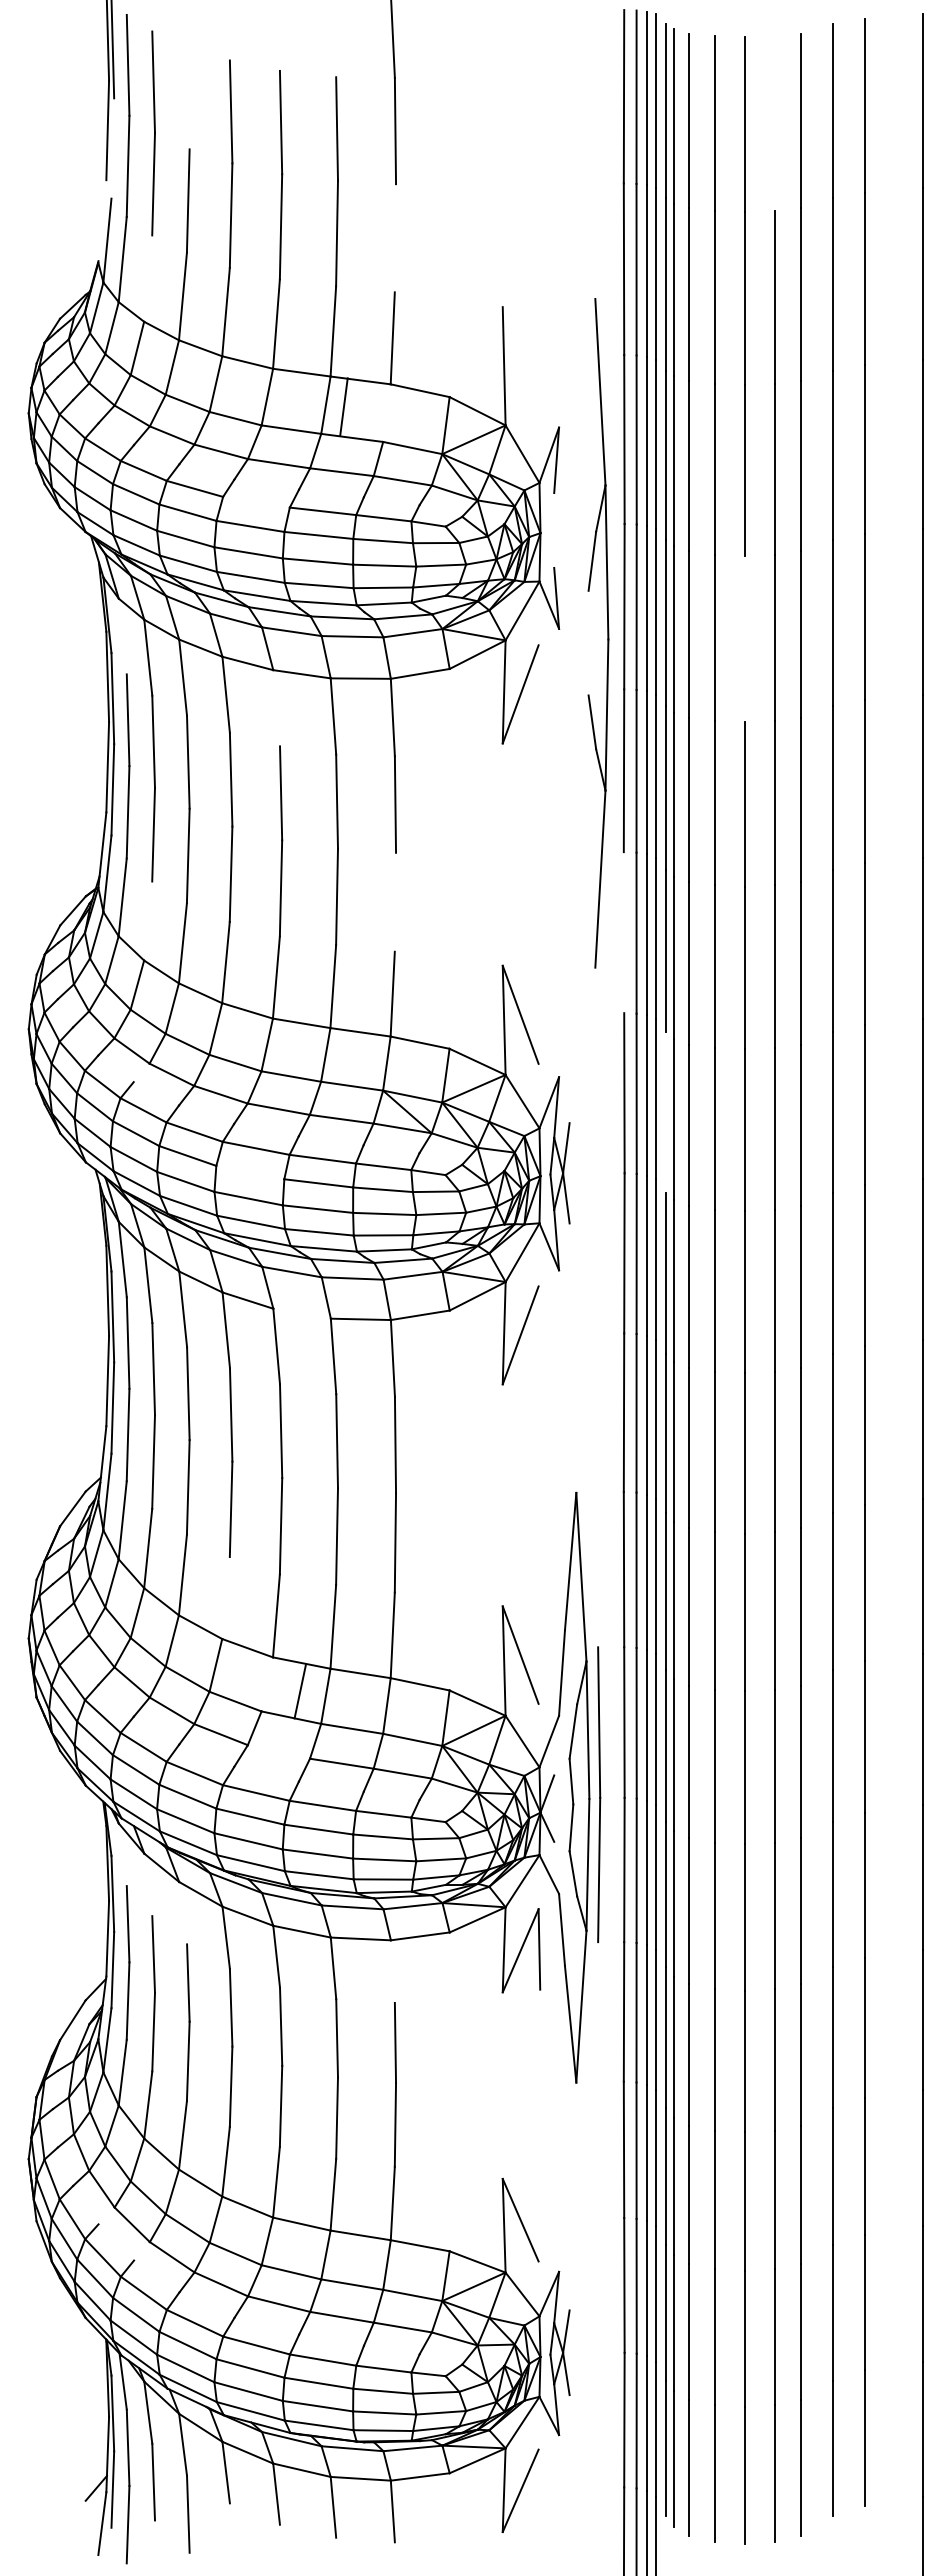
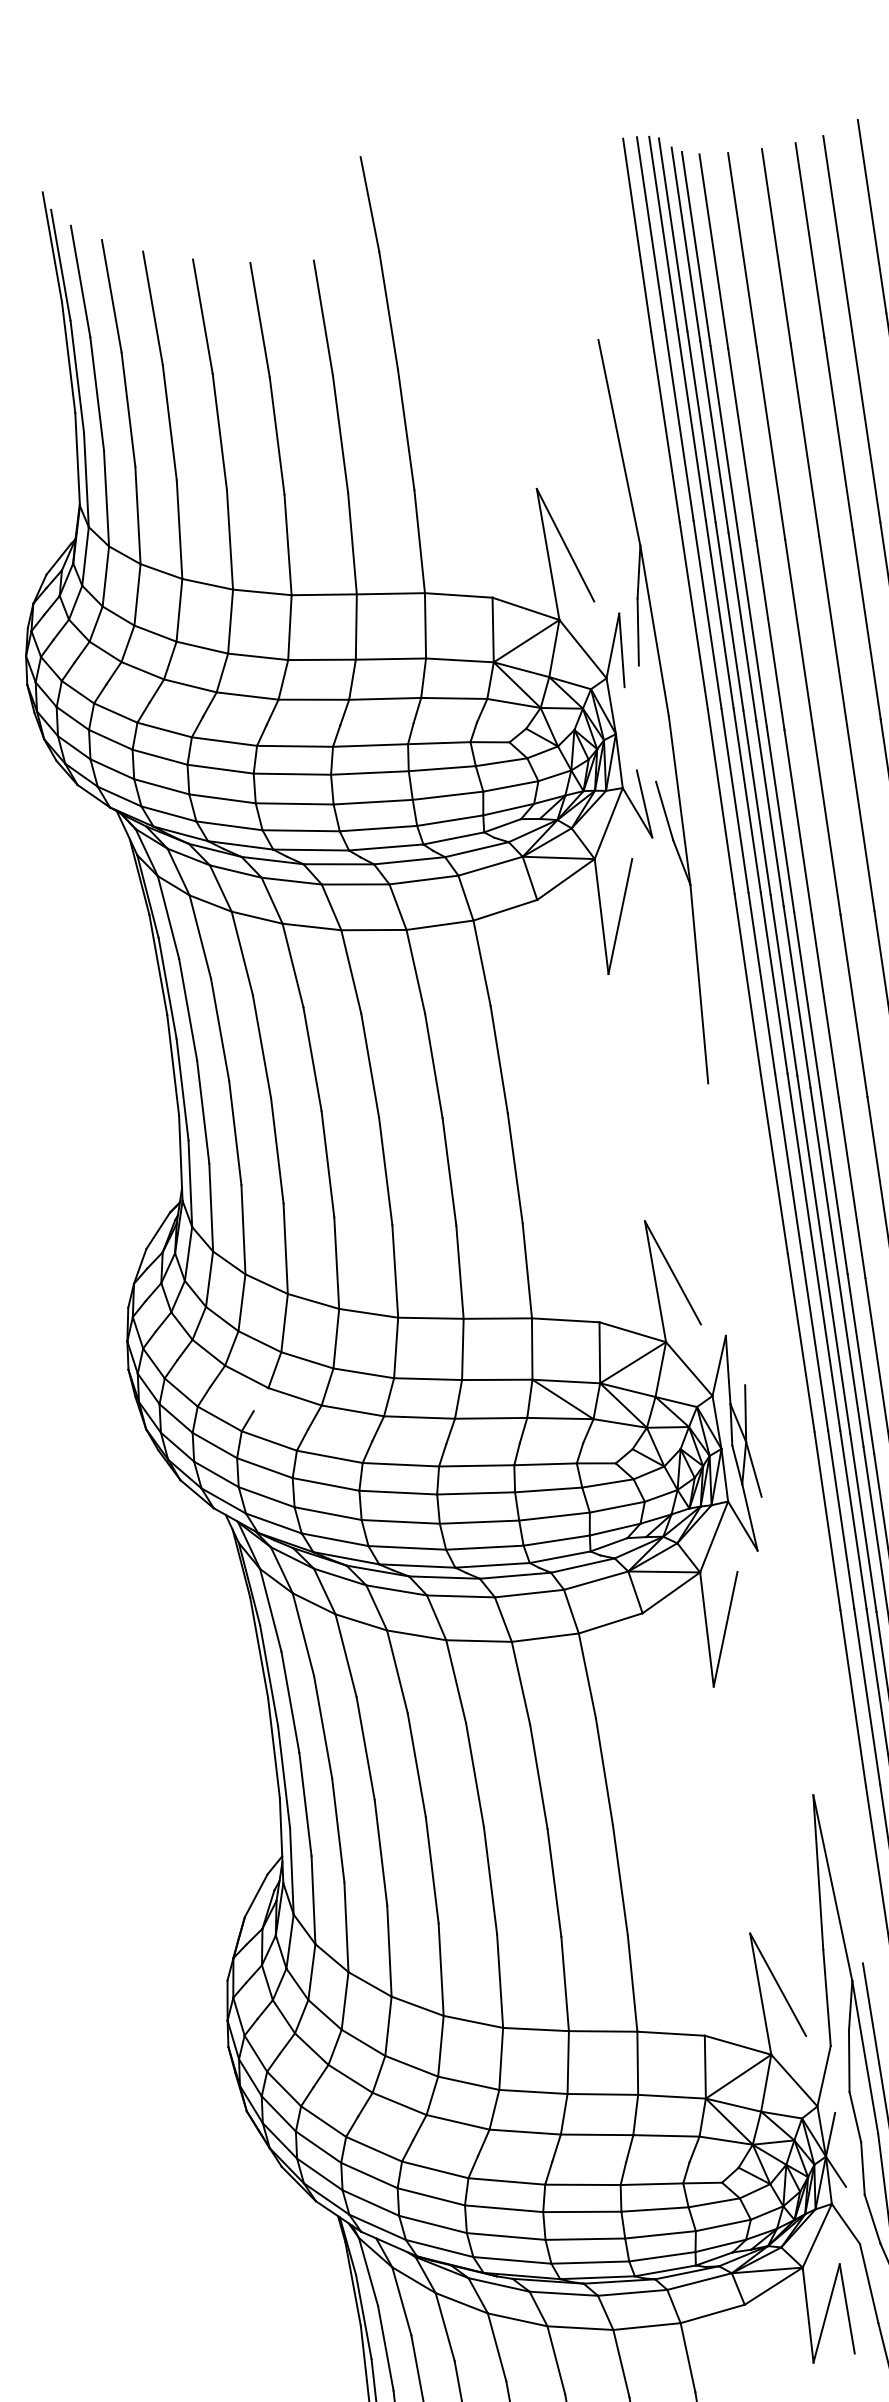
line: (188, 98) -> (153, 308), added
line: (775, 123) -> (809, 239), added
line: (112, 148) -> (76, 376), added
line: (102, 221) -> (77, 459), added
line: (395, 238) -> (406, 430), added
line: (148, 278) -> (138, 515), added
line: (520, 360) -> (565, 545), added
line: (343, 406) -> (424, 625), moved
line: (256, 501) -> (294, 745), added
part: (607, 633) -> (666, 709), moved
line: (122, 636) -> (168, 917), added
line: (745, 638) -> (861, 817), added
line: (276, 708) -> (351, 972), added
line: (395, 901) -> (515, 1167), added
line: (148, 920) -> (243, 1229), added
line: (623, 932) -> (773, 1164), added
line: (665, 1111) -> (849, 1356), added
line: (250, 1172) -> (398, 1492), added
line: (301, 1313) -> (478, 1640), added
line: (225, 1598) -> (440, 1970), added
line: (300, 1691) -> (501, 2058), moved
line: (278, 1751) -> (524, 2131), added
line: (122, 1854) -> (368, 2271), added
line: (148, 1884) -> (401, 2300), added
line: (183, 1913) -> (445, 2327), added
line: (392, 1971) -> (687, 2357), added

